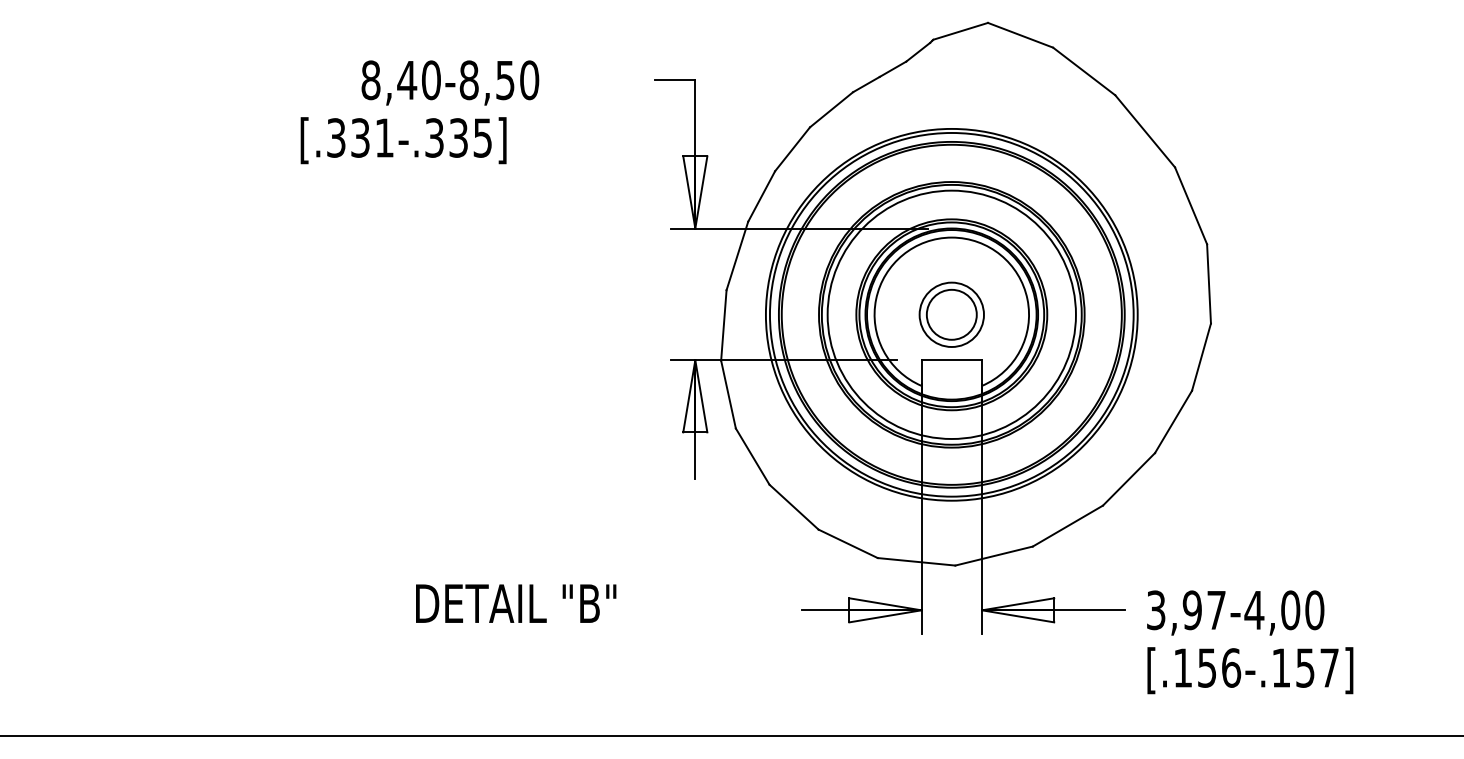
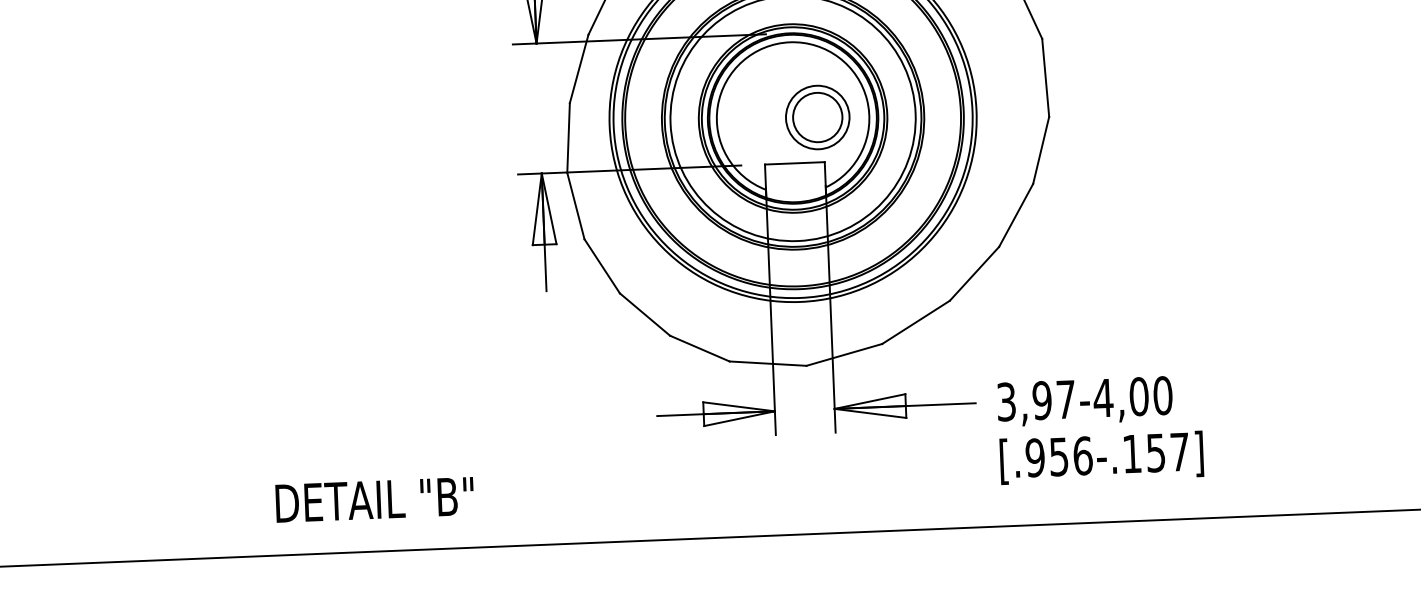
part: (951, 314) -> (817, 117), moved
text: (516, 603) -> (375, 499), moved
text: (1182, 667) -> (1034, 457), [.156-.157] -> [.956-.157]

